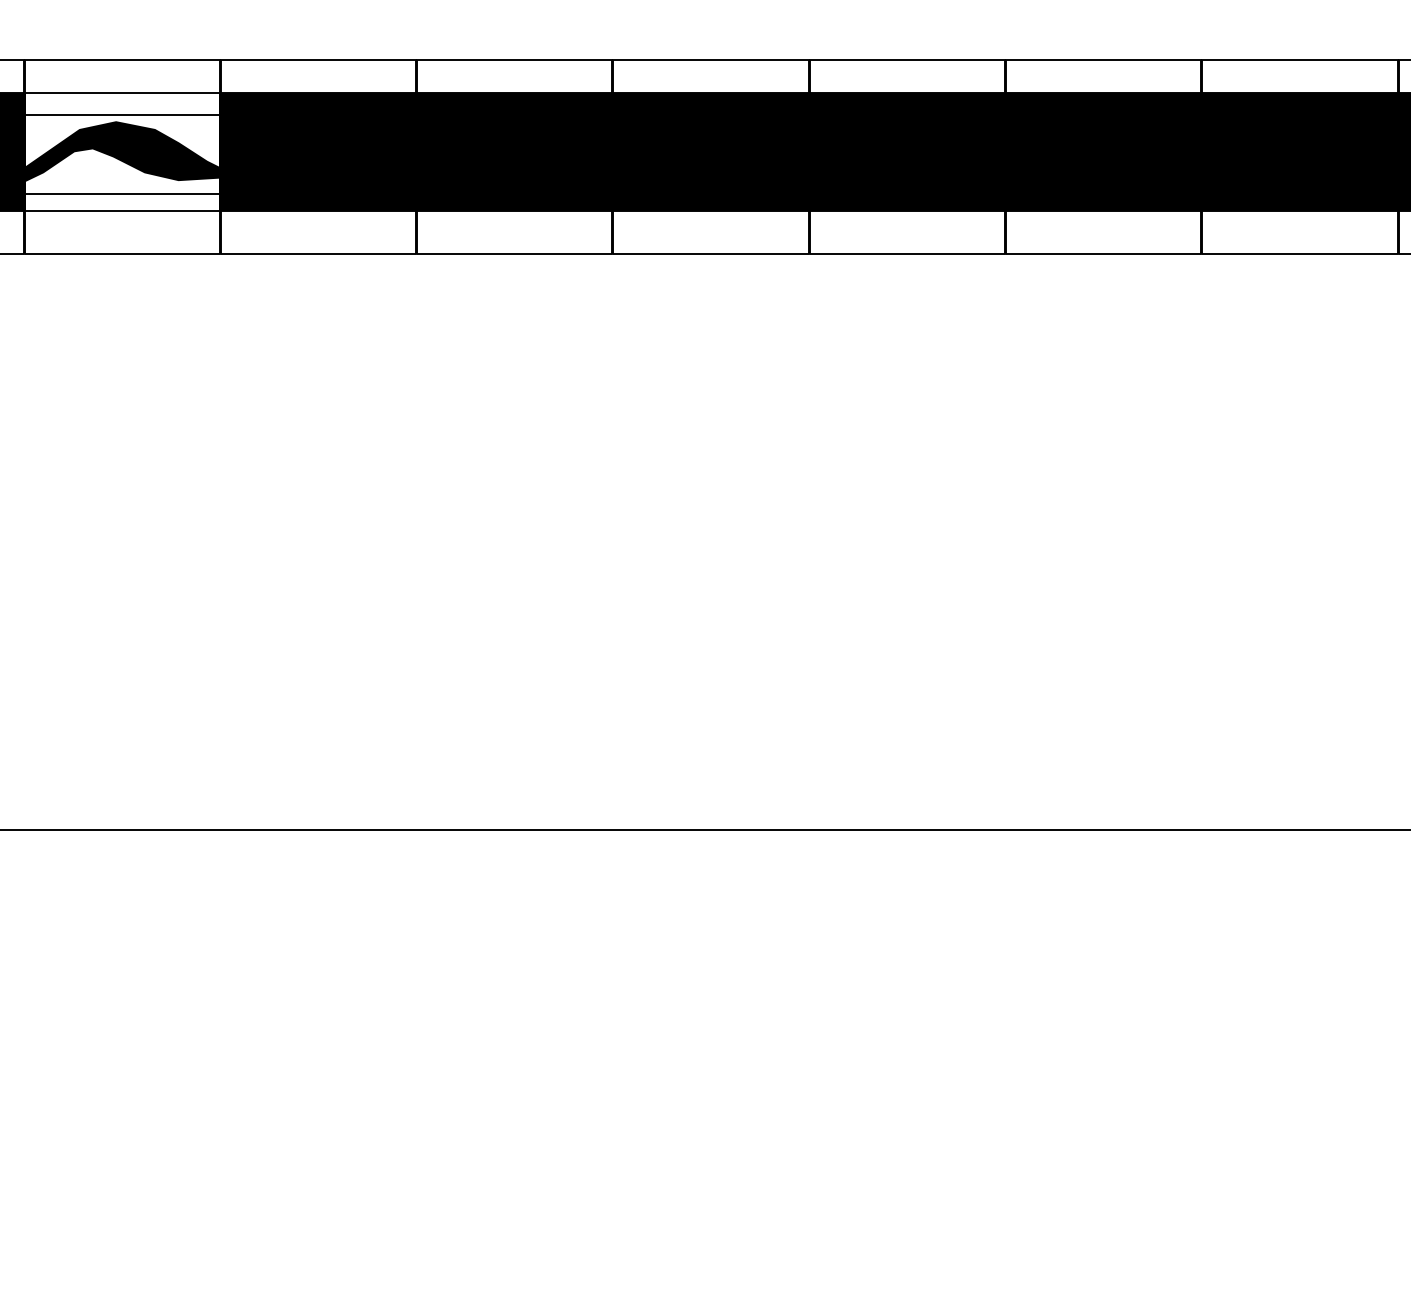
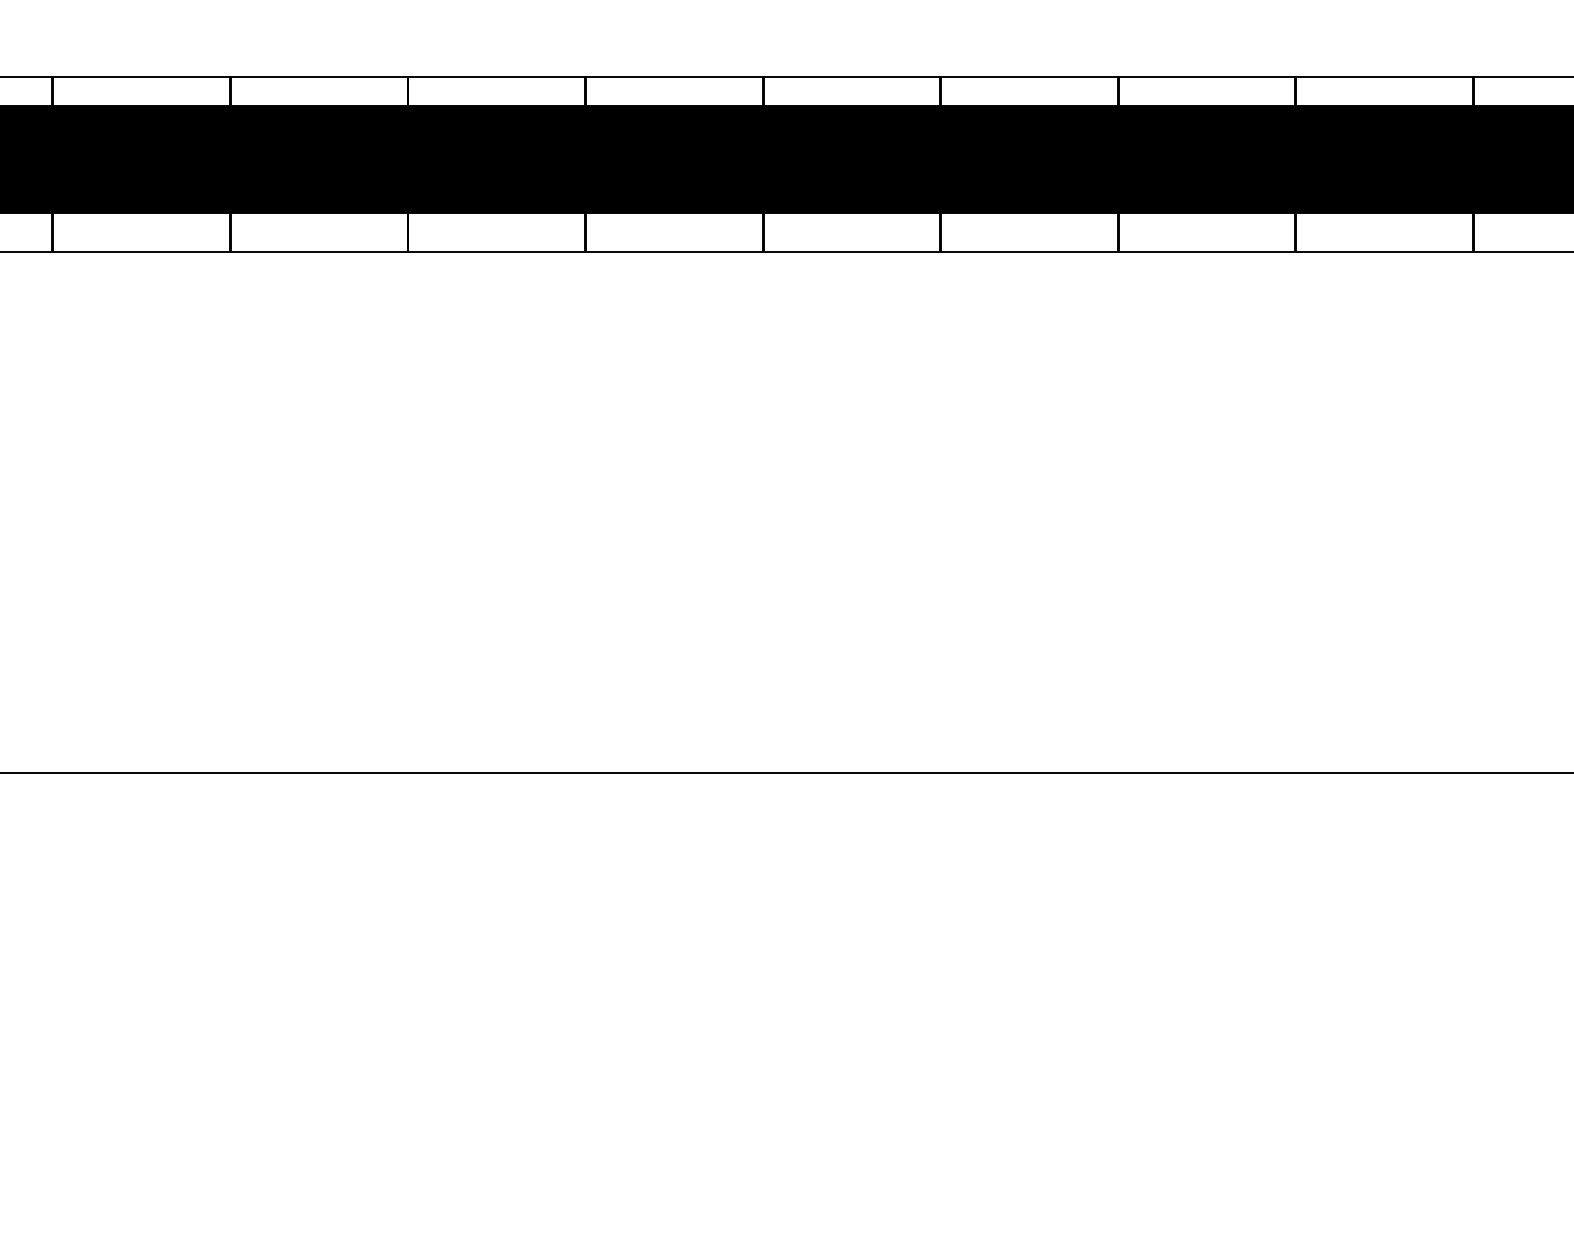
fill: (122, 151) -> (141, 159), added

